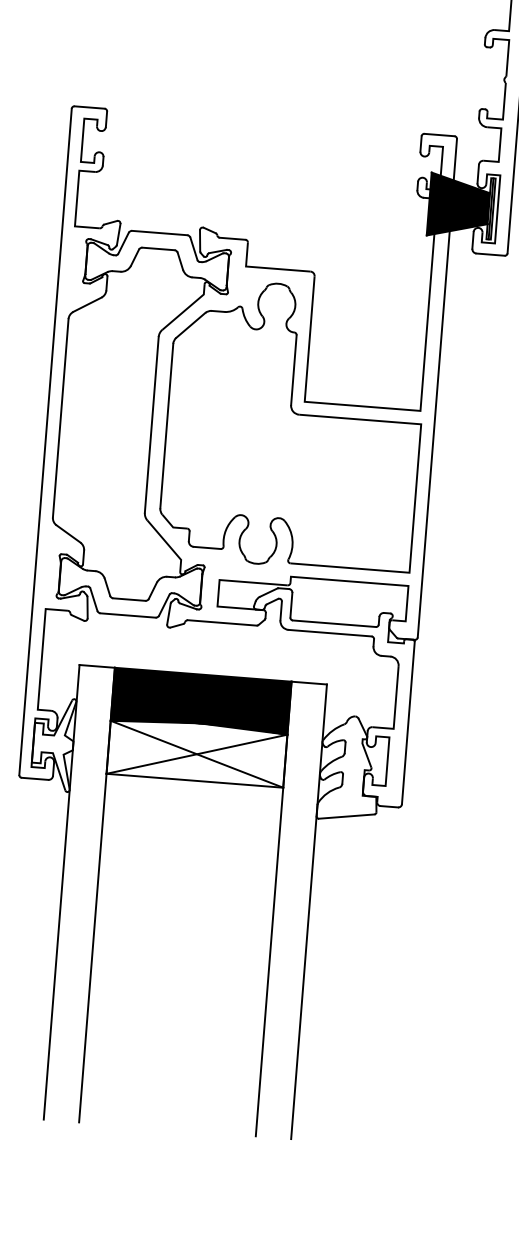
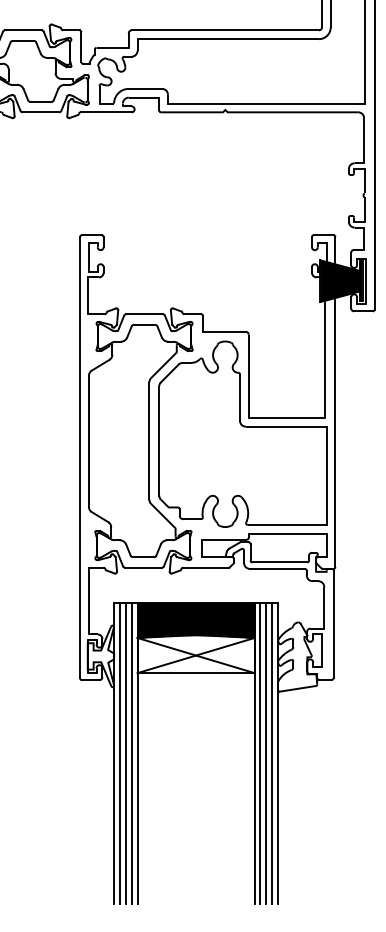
line: (69, 893) -> (119, 753), added
line: (78, 893) -> (125, 753), added
line: (87, 894) -> (131, 753), added
line: (282, 909) -> (260, 753), added
line: (291, 910) -> (266, 753), added
line: (300, 911) -> (272, 753), added

